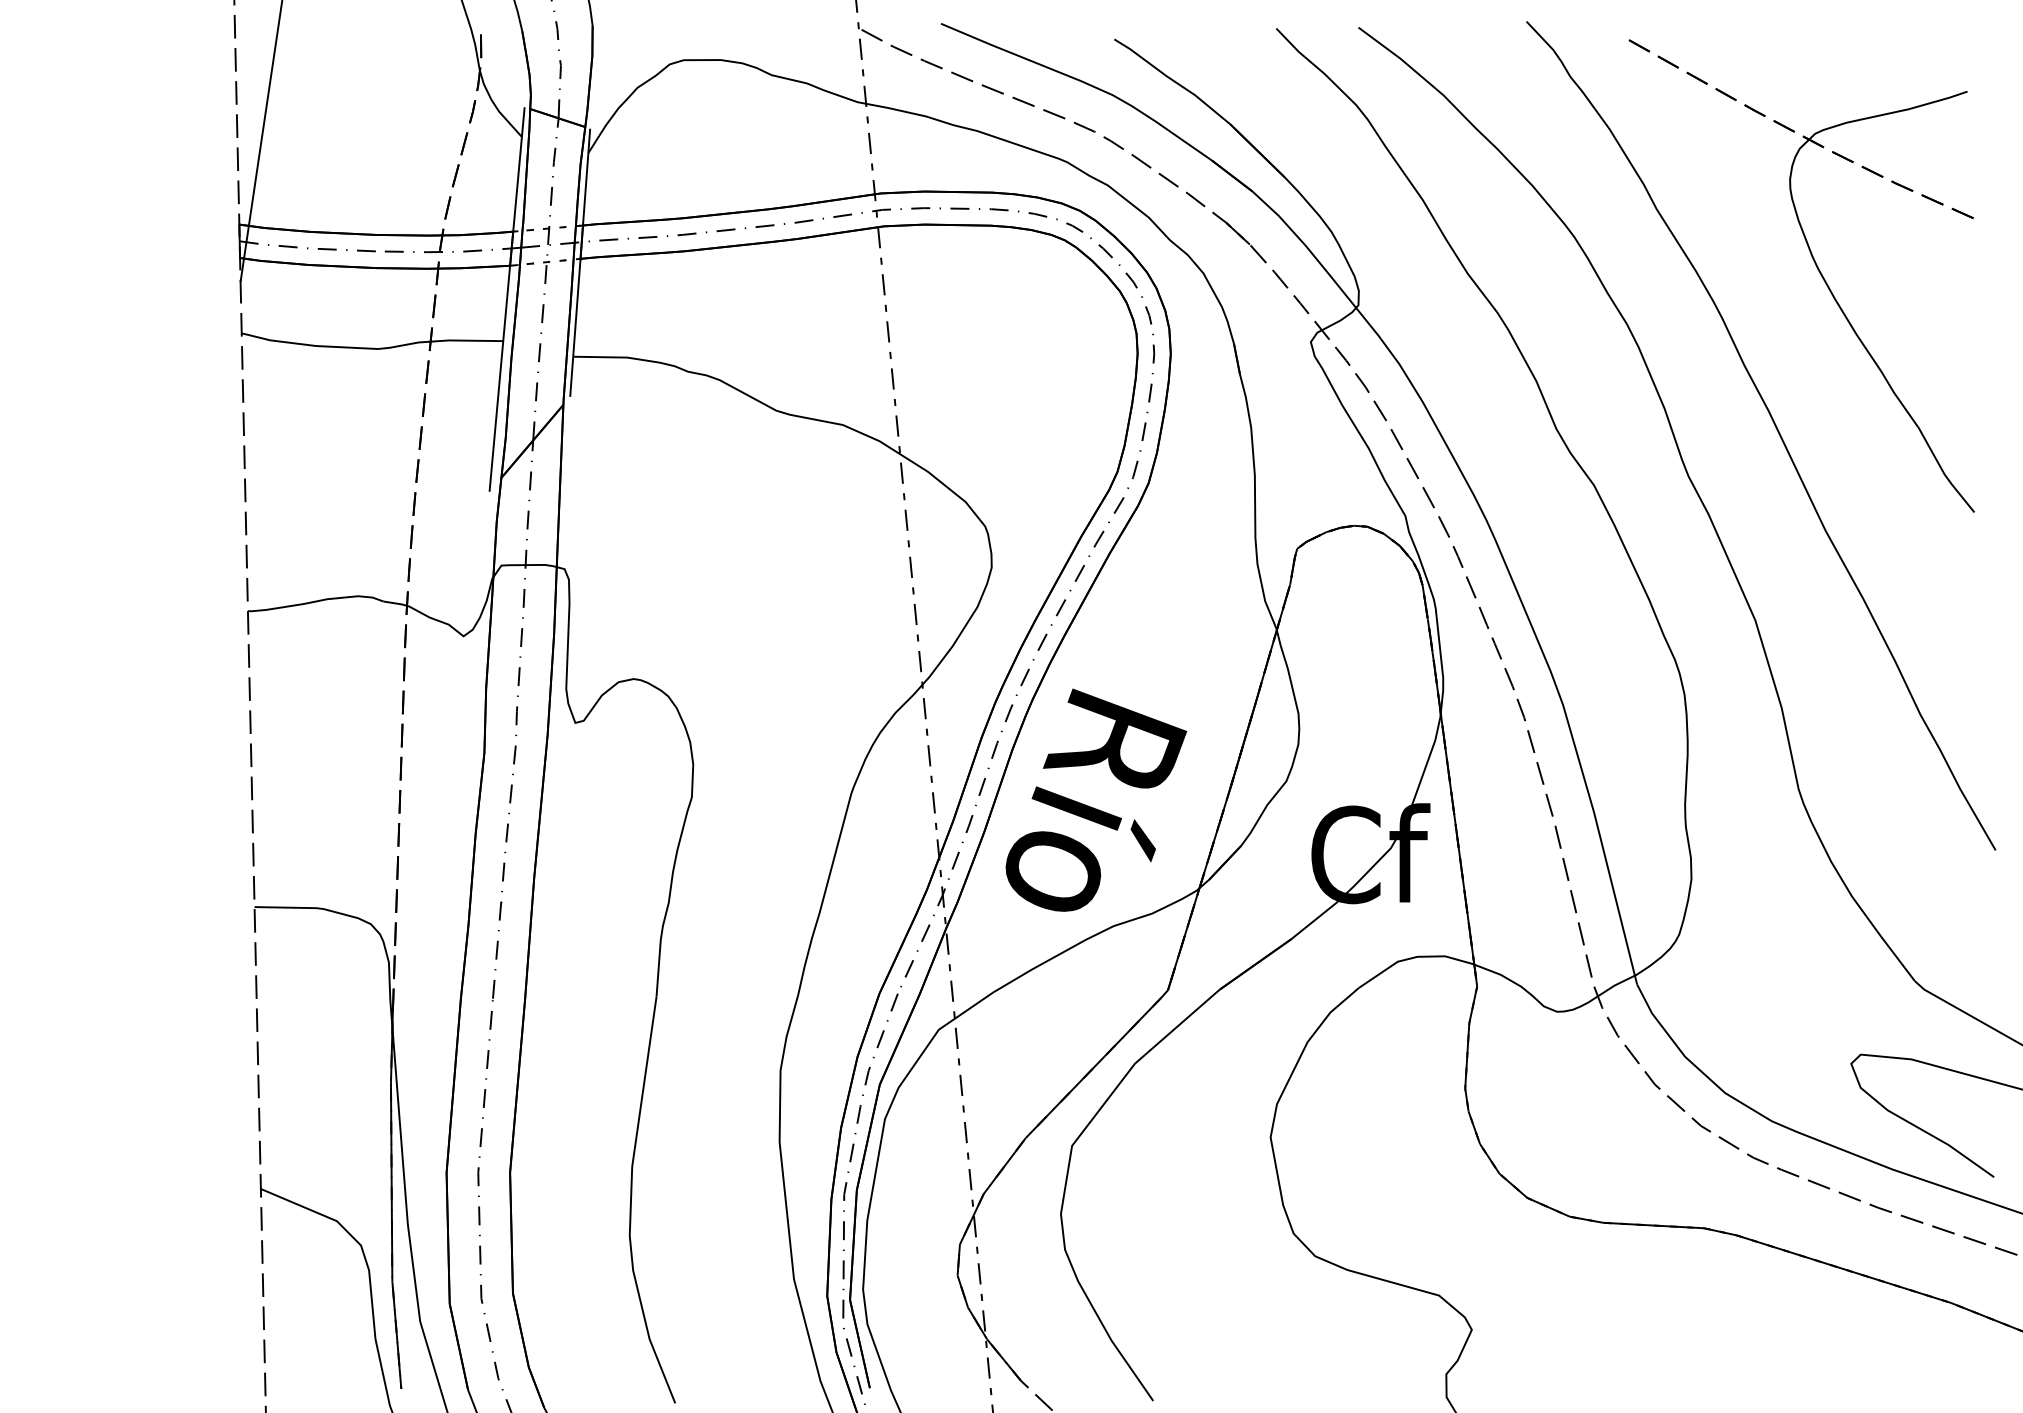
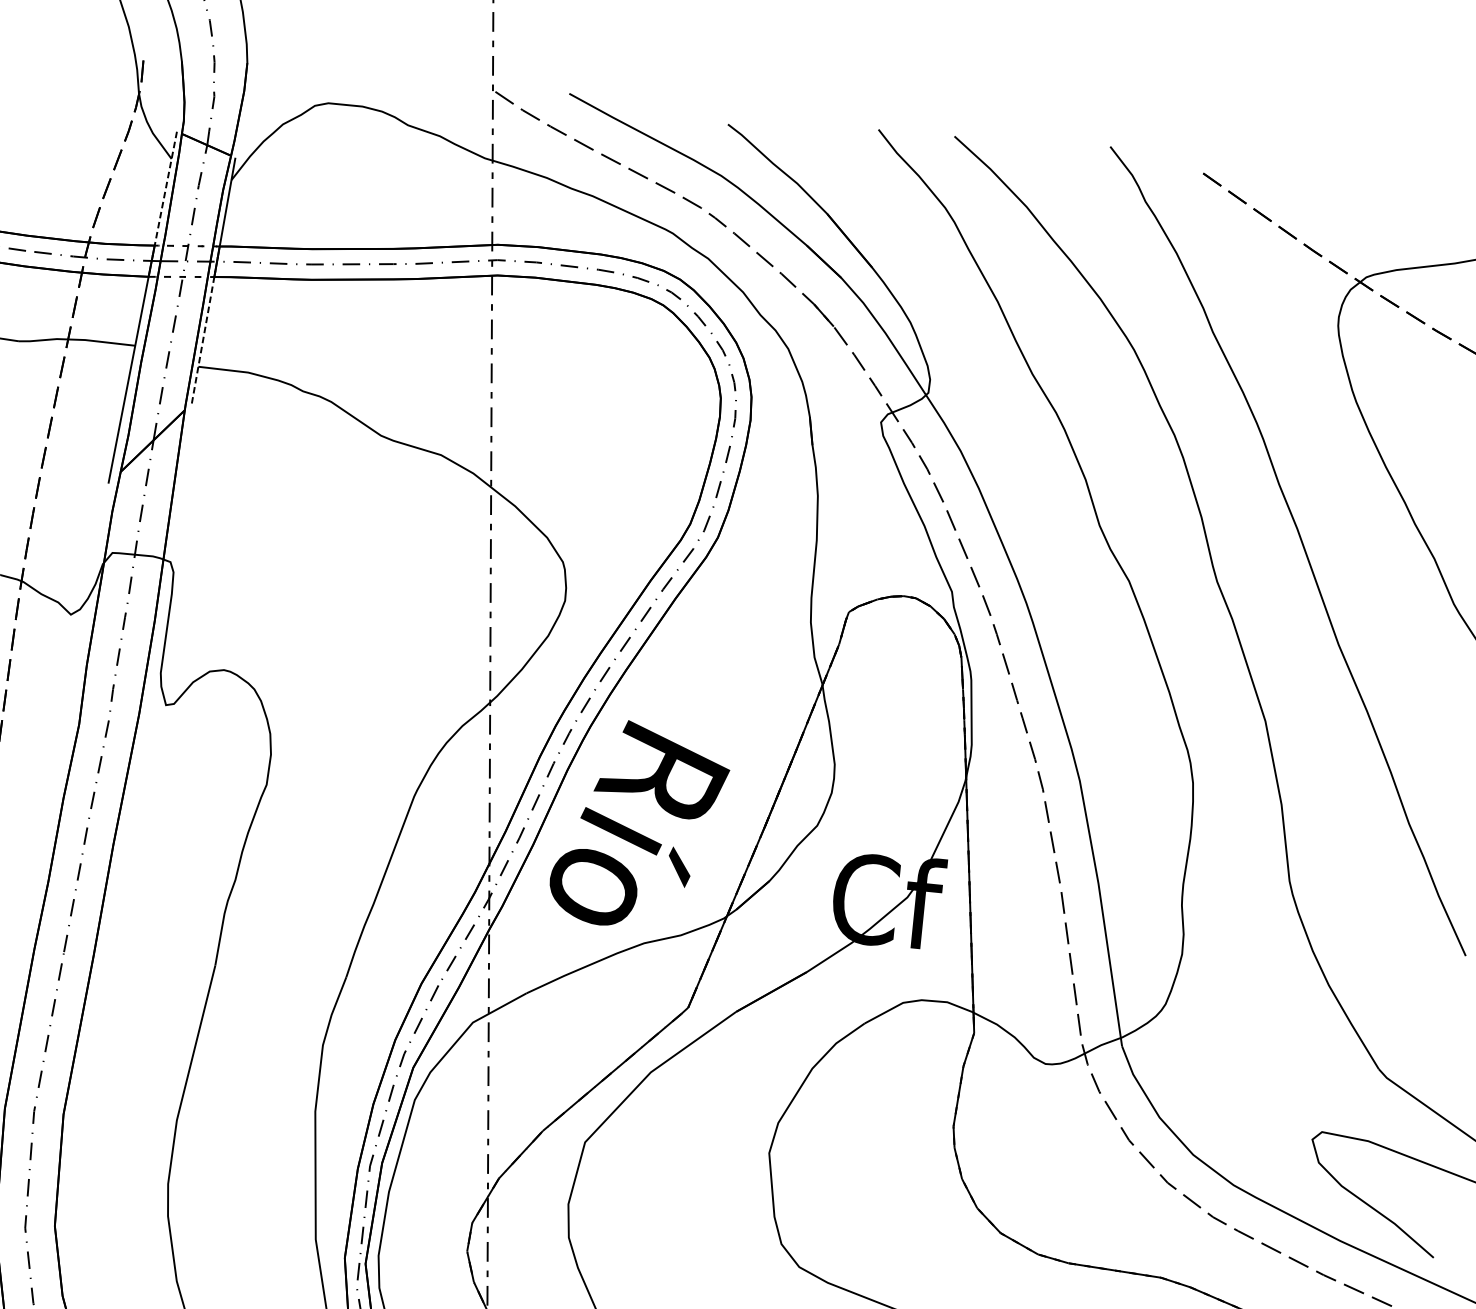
line: (518, 169) -> (165, 188), solid -> dashed
line: (575, 327) -> (203, 339), solid -> dashed

